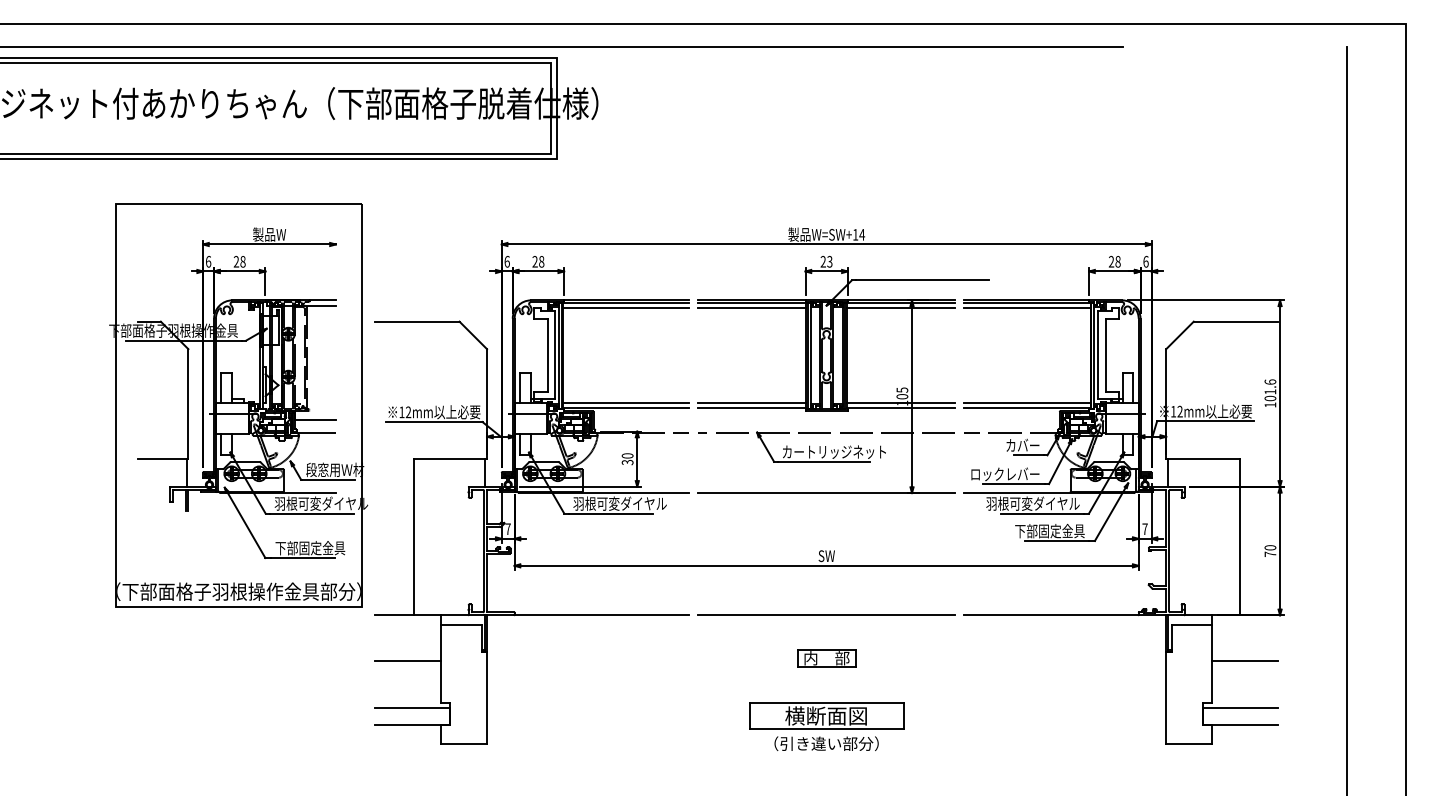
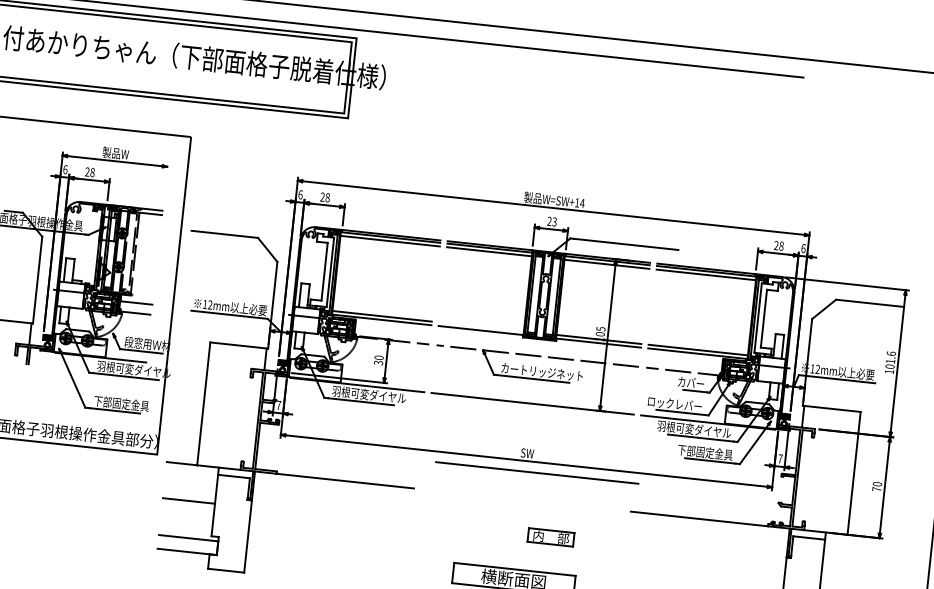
line: (751, 403) -> (481, 326), removed
line: (826, 614) -> (537, 472), moved
part: (826, 658) -> (550, 537), moved
line: (1245, 661) -> (848, 571), removed

